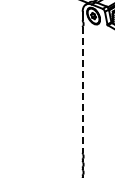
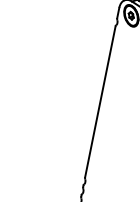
line: (82, 89) -> (100, 101), dashed -> solid

